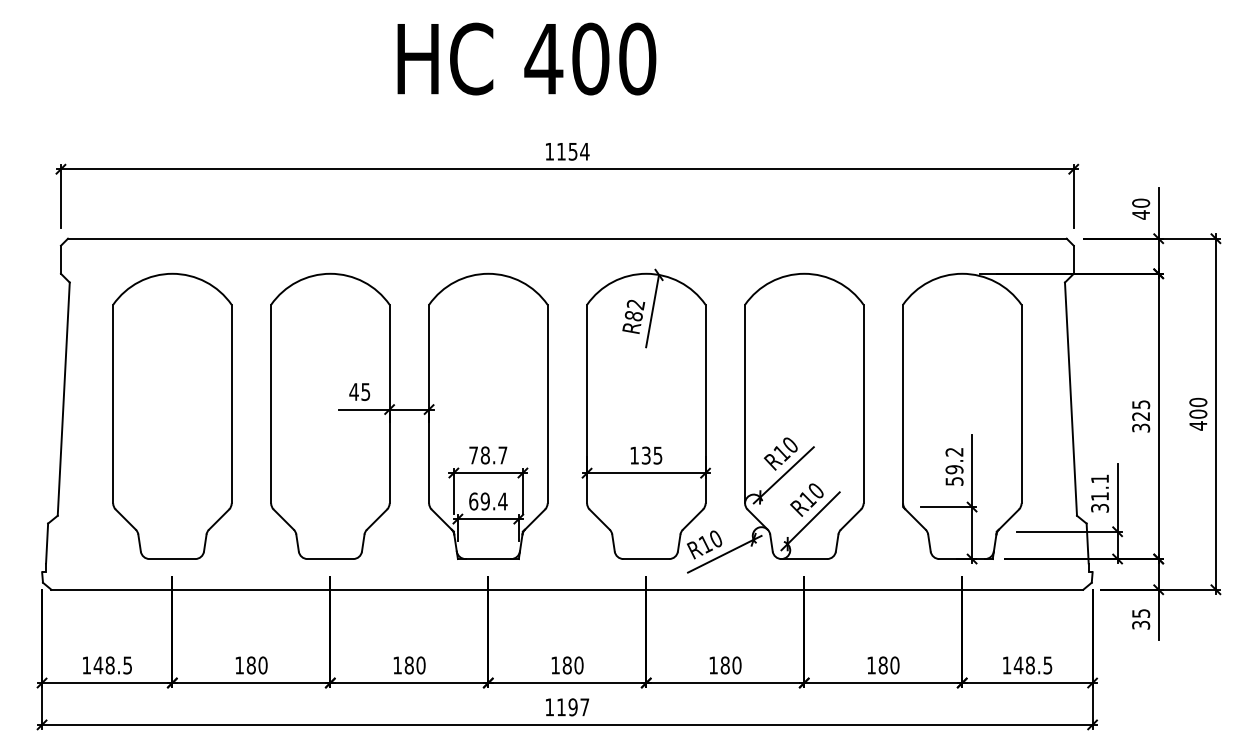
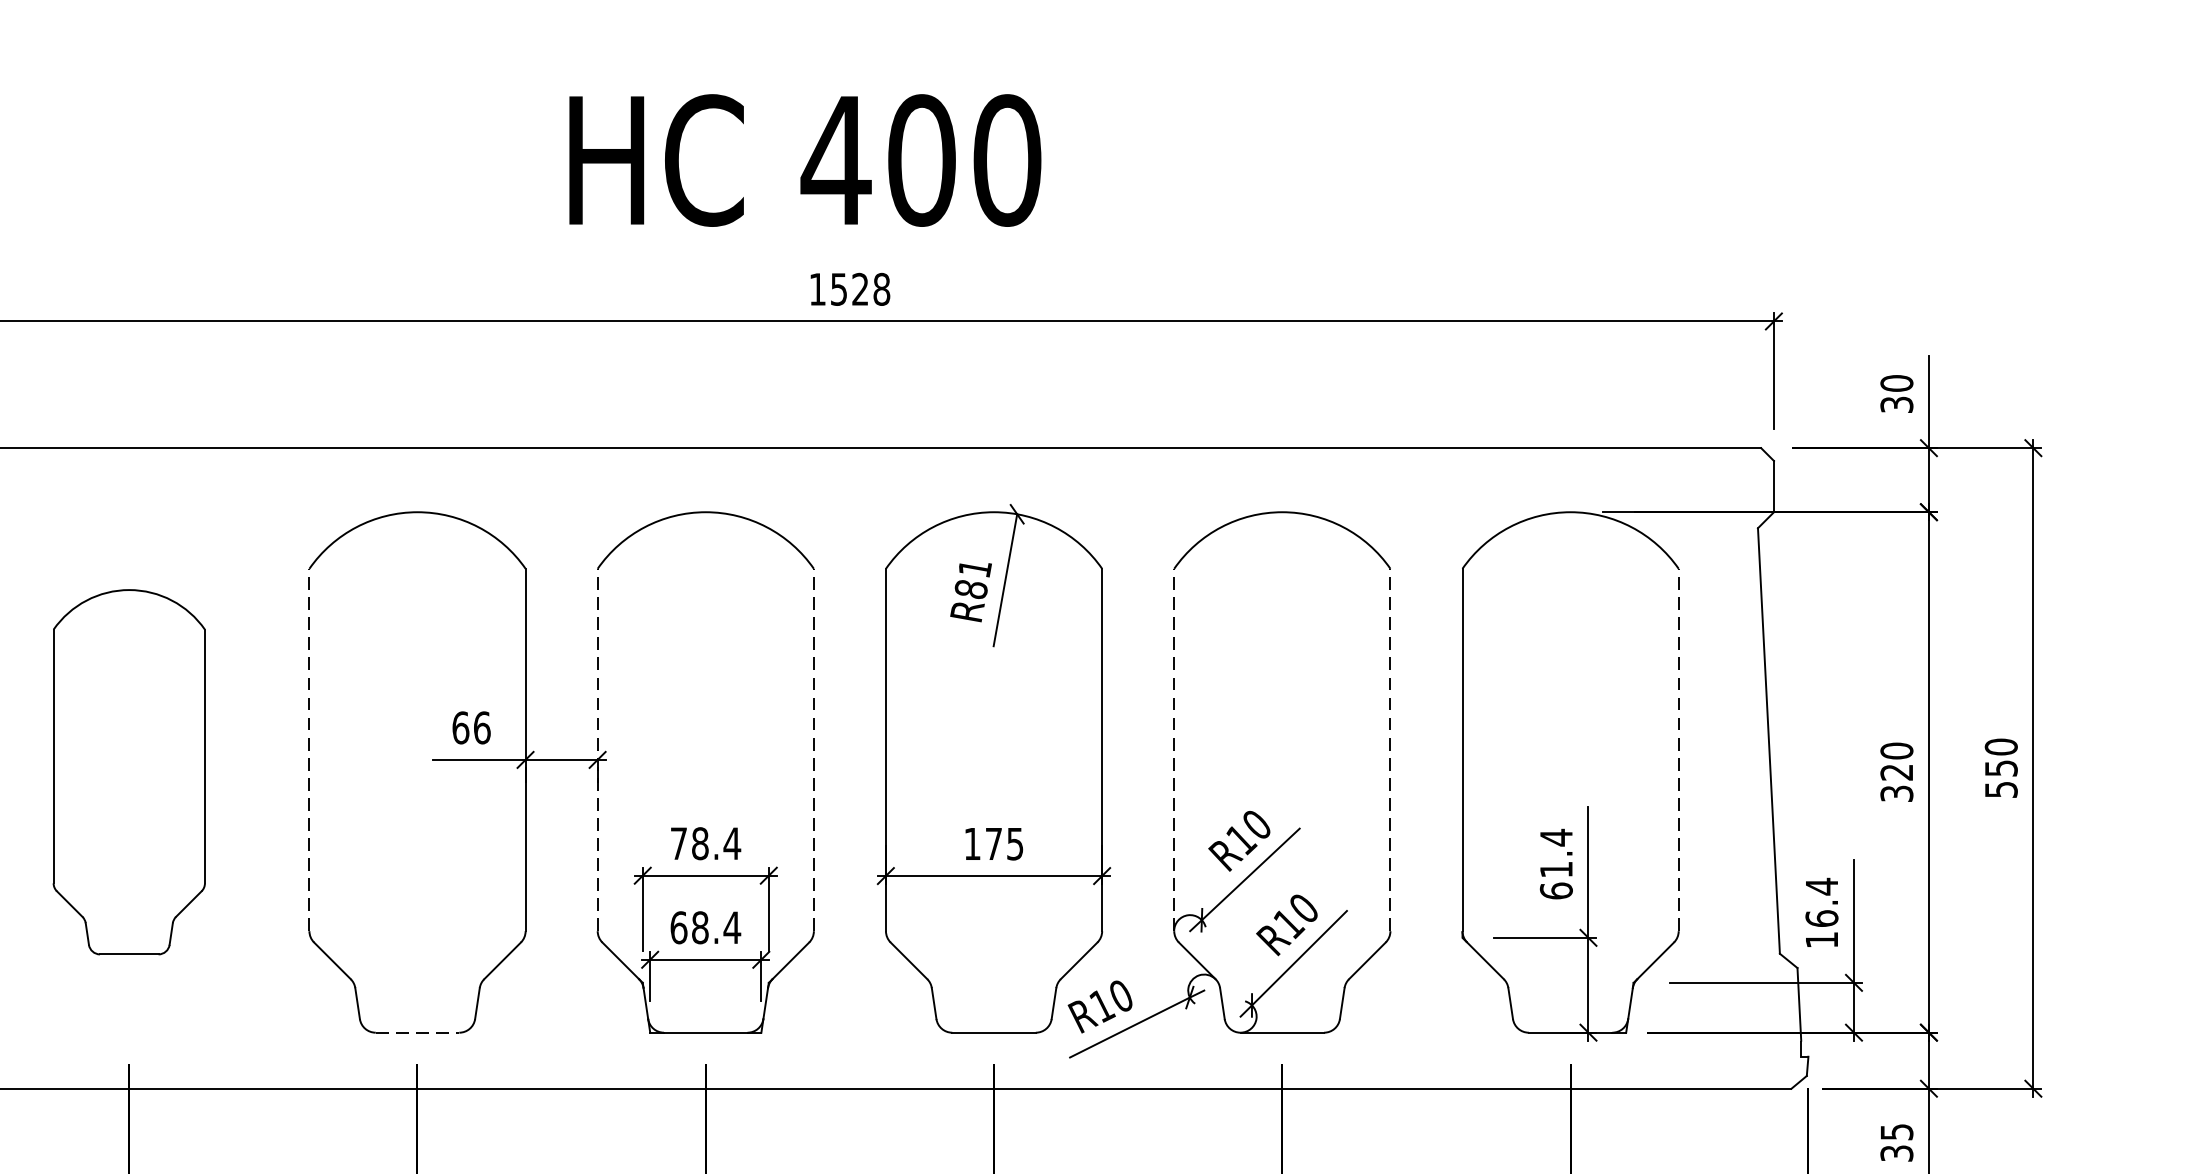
text: (526, 58) -> (804, 159), moved
text: (573, 151) -> (861, 289), 1154 -> 1528
text: (1141, 214) -> (1897, 403), 40 -> 30
text: (635, 304) -> (974, 568), R82 -> R81
text: (359, 392) -> (470, 728), 45 -> 66
line: (271, 403) -> (310, 748), solid -> dashed
line: (429, 403) -> (598, 748), solid -> dashed
line: (547, 403) -> (813, 748), solid -> dashed
line: (745, 403) -> (1174, 748), solid -> dashed
line: (863, 403) -> (1390, 748), solid -> dashed
line: (1021, 403) -> (1678, 748), solid -> dashed
text: (1141, 404) -> (1897, 750), 325 -> 320
part: (172, 415) -> (129, 770), size x0.7
text: (1198, 419) -> (2001, 778), 400 -> 550
text: (502, 455) -> (731, 843), 78.7 -> 78.4
text: (645, 455) -> (992, 843), 135 -> 175
text: (954, 466) -> (1556, 863), 59.2 -> 61.4
text: (1100, 493) -> (1822, 913), 31.1 -> 16.4
text: (484, 501) -> (698, 927), 69.4 -> 68.4
line: (330, 559) -> (417, 1033), solid -> dashed

